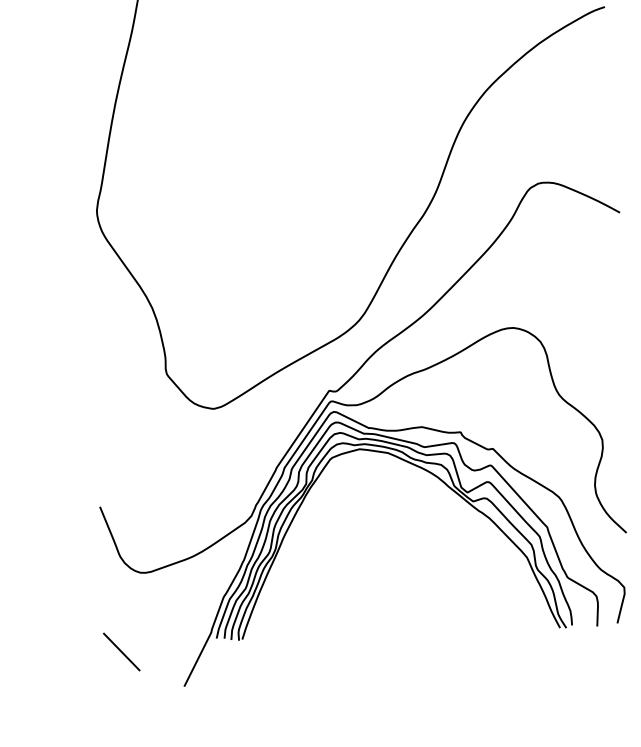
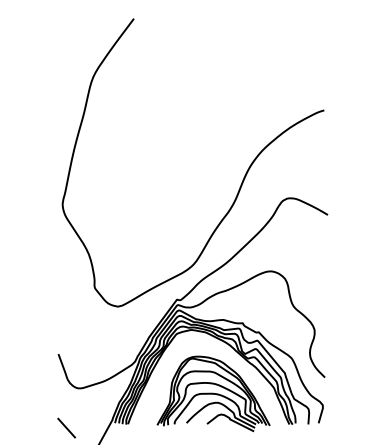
part: (408, 572) -> (213, 393), added

